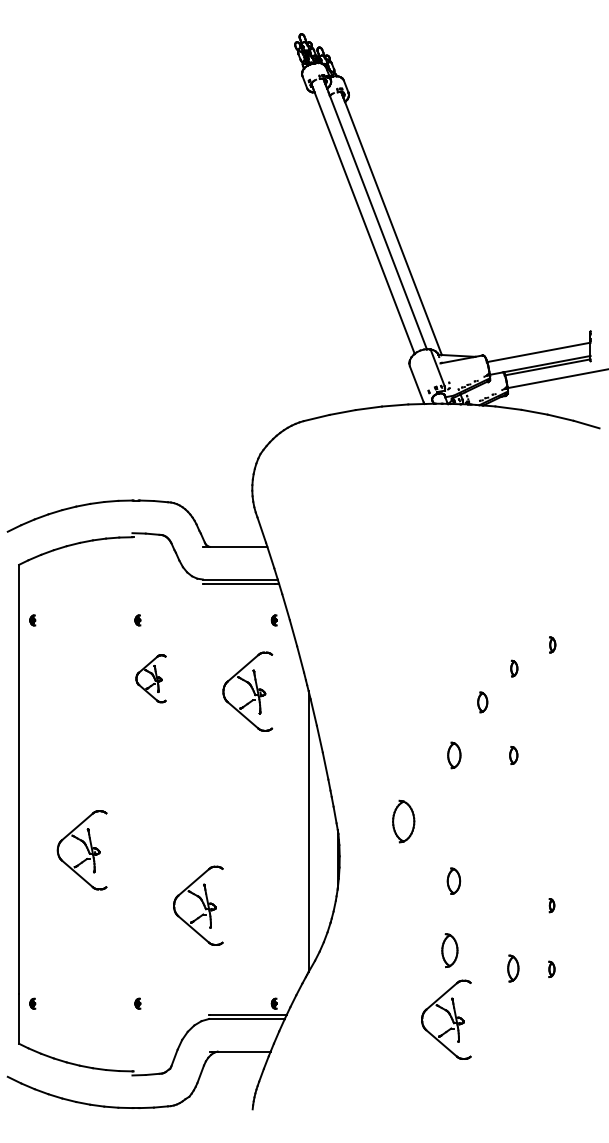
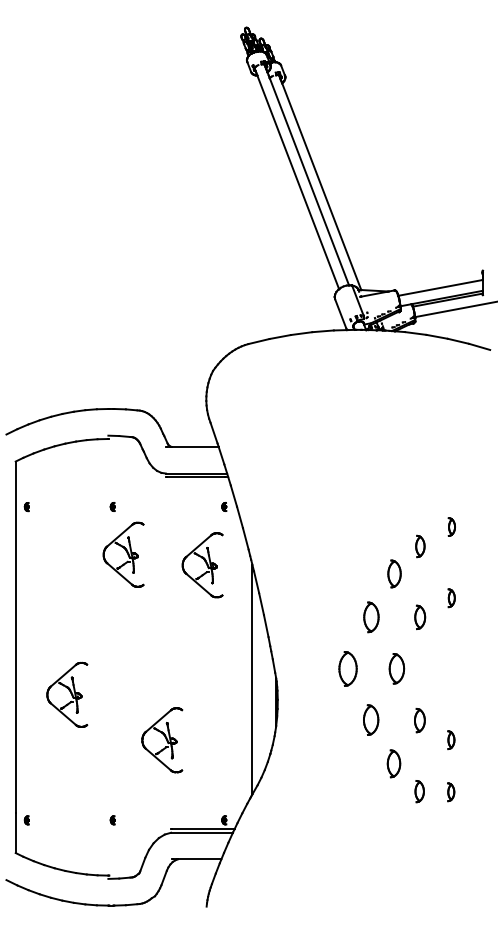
part: (552, 644) -> (451, 526), size x1.43
part: (514, 668) -> (420, 546), size x1.67
part: (150, 678) -> (123, 554), size x1.67
part: (482, 702) -> (394, 574), size x1.67
part: (552, 731) -> (451, 597), added
part: (454, 755) -> (371, 617), size x1.43
part: (513, 755) -> (419, 617), size x1.67
part: (485, 818) -> (396, 668), added
part: (403, 821) -> (347, 668), moved
part: (453, 881) -> (370, 720), size x1.43
part: (513, 881) -> (419, 720), added
part: (551, 905) -> (450, 740), size x1.67
part: (449, 950) -> (393, 763), moved
part: (551, 969) -> (450, 792), size x1.43
part: (446, 1019) -> (365, 833), removed

